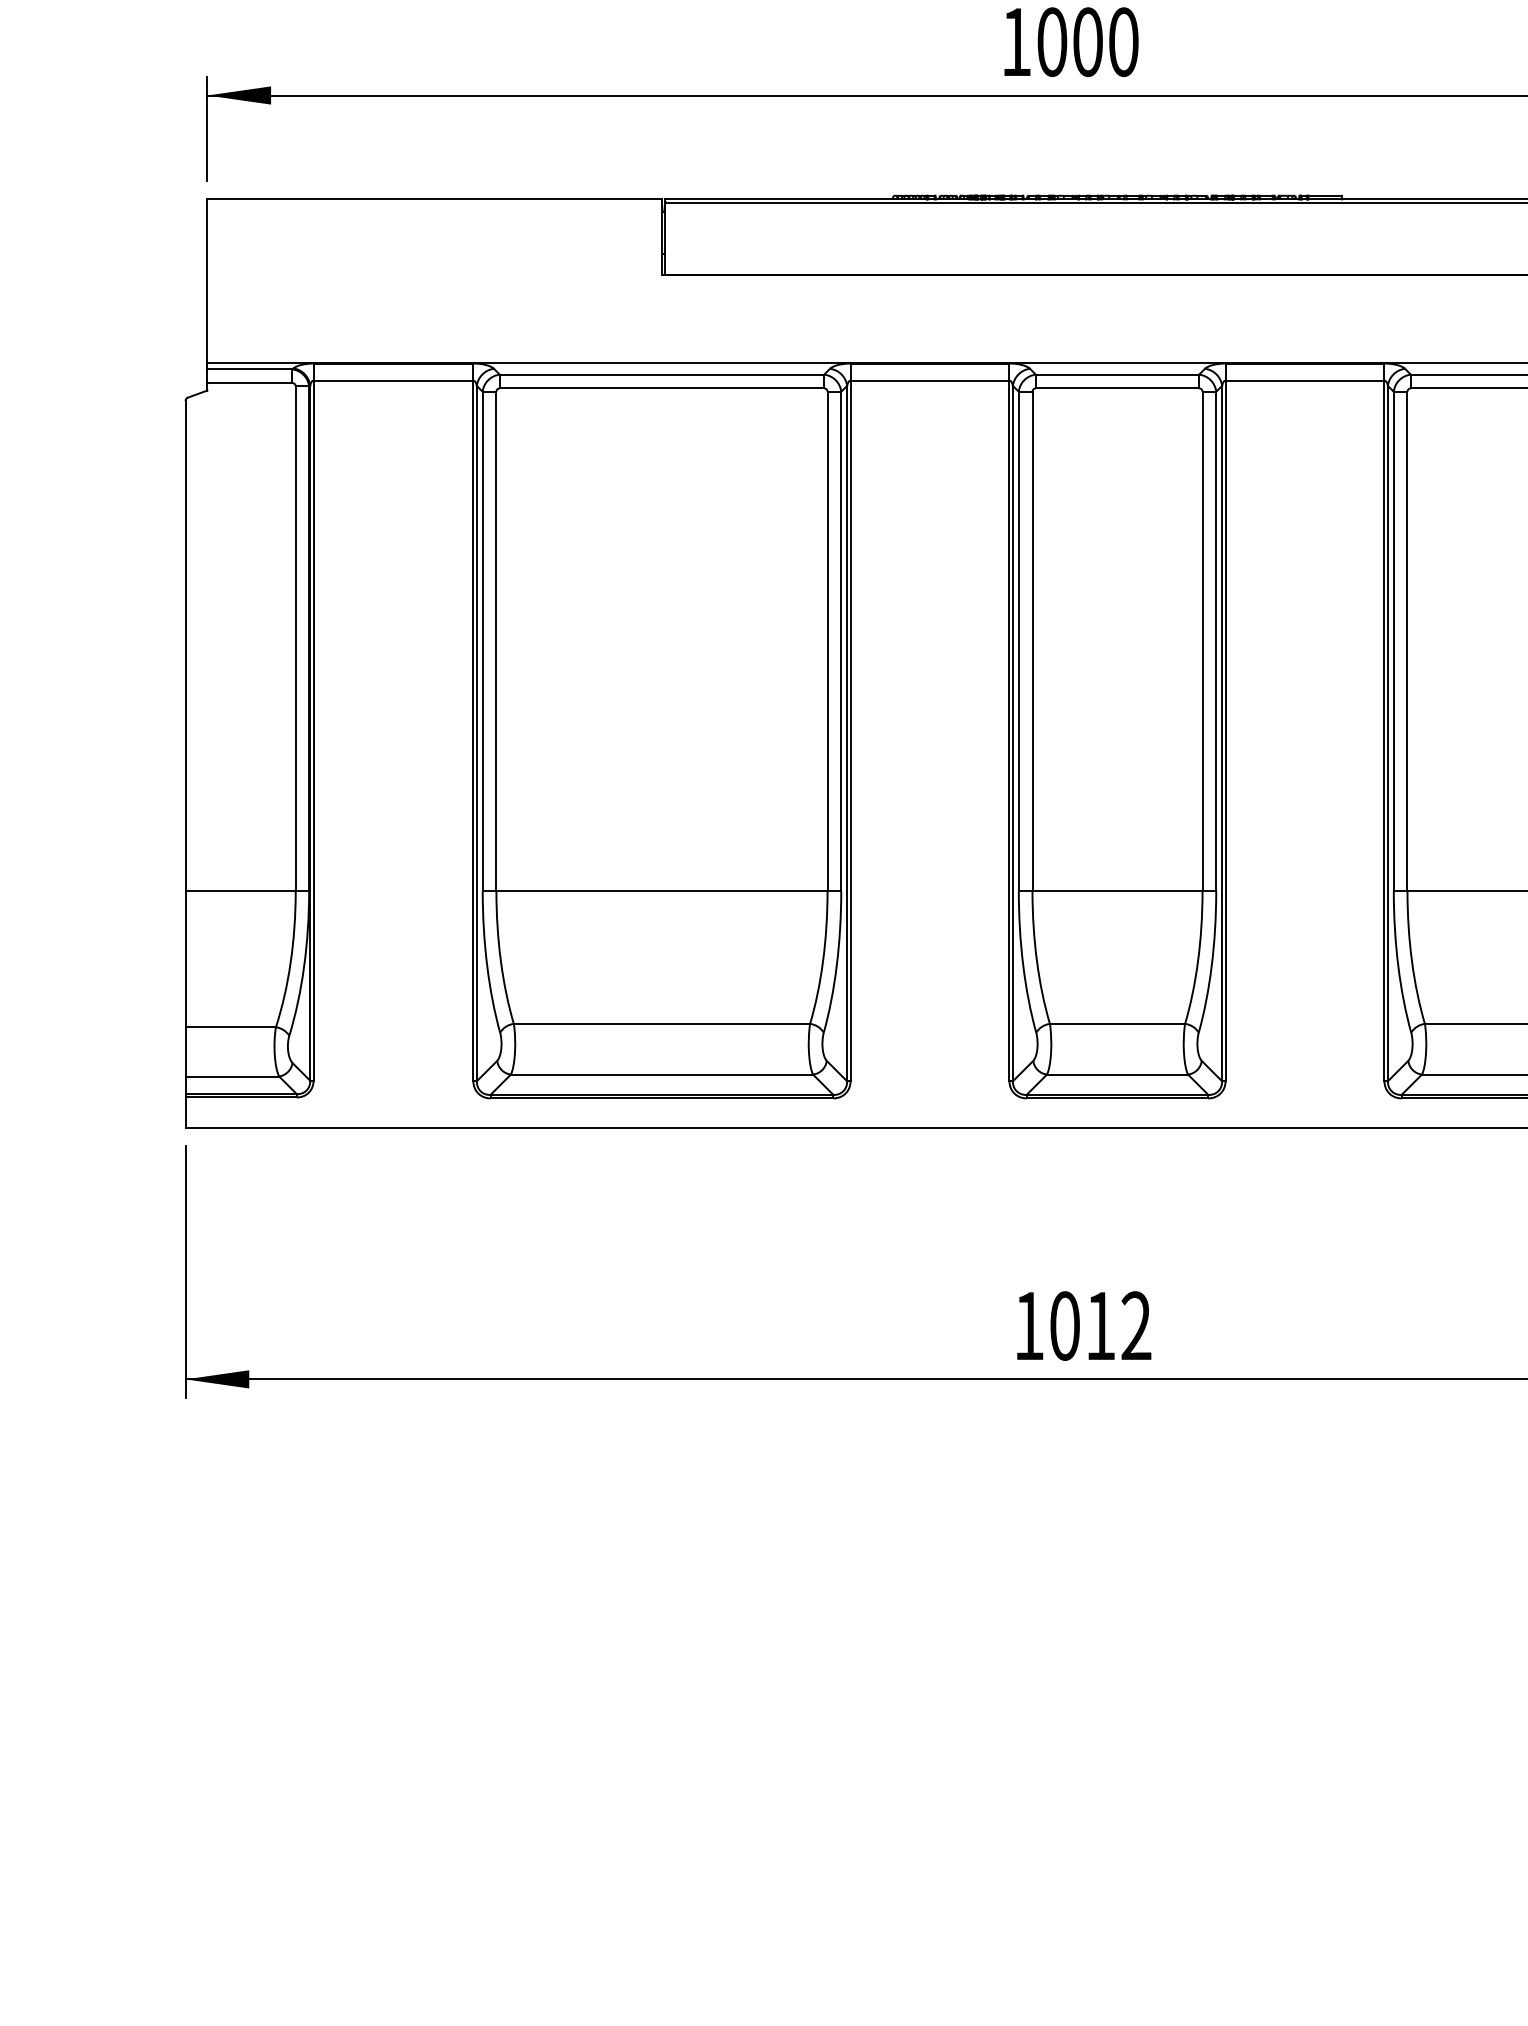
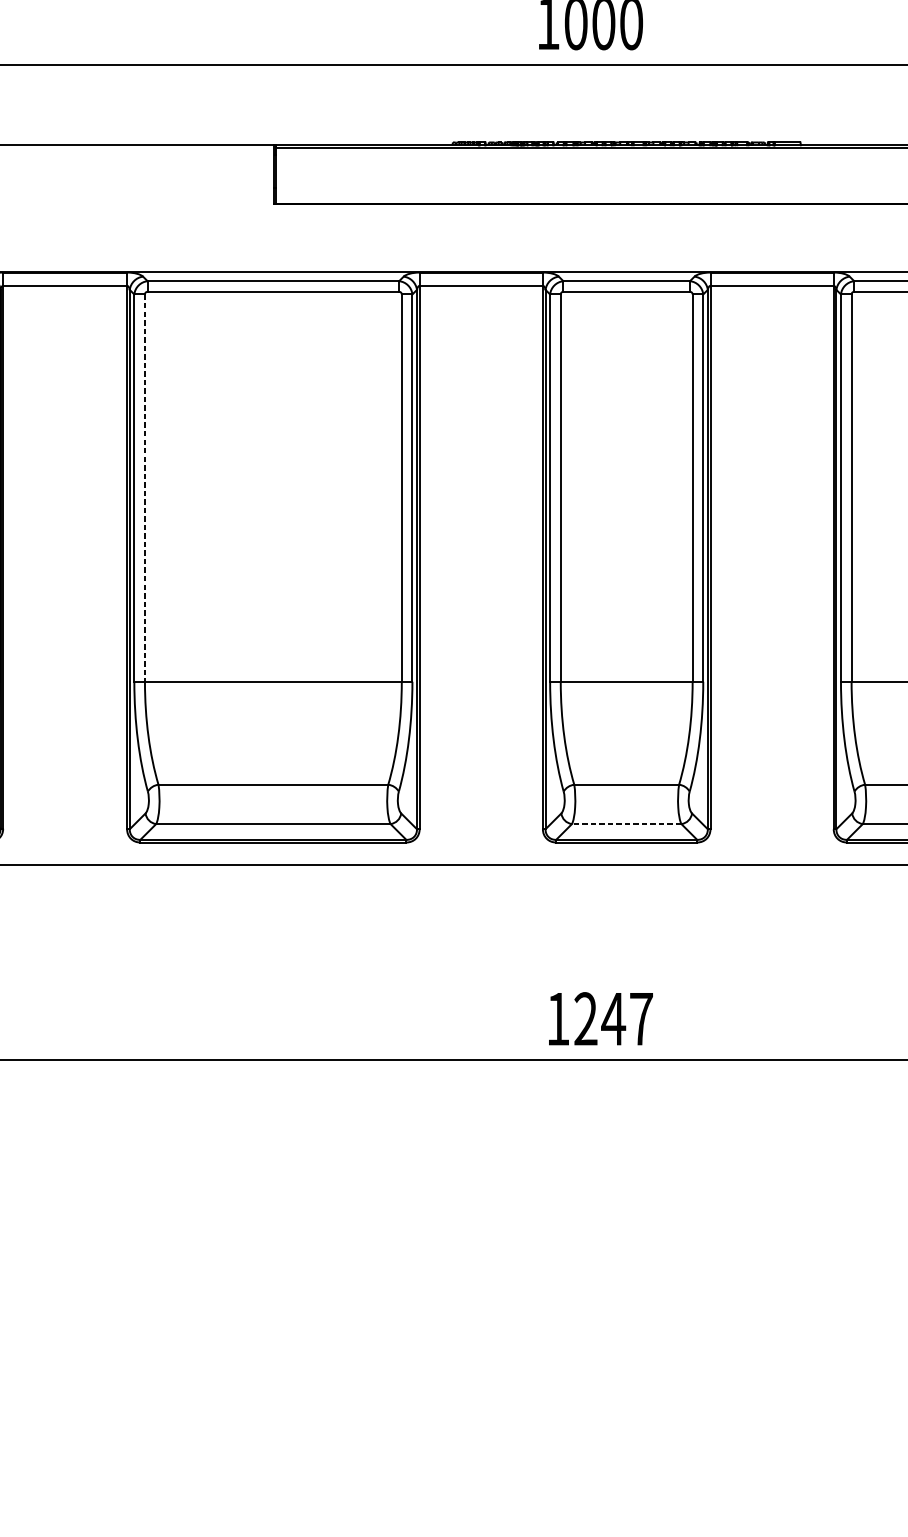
line: (496, 641) -> (145, 488), solid -> dashed
line: (1117, 1074) -> (626, 823), solid -> dashed
text: (1100, 1325) -> (613, 1018), 1012 -> 1247

